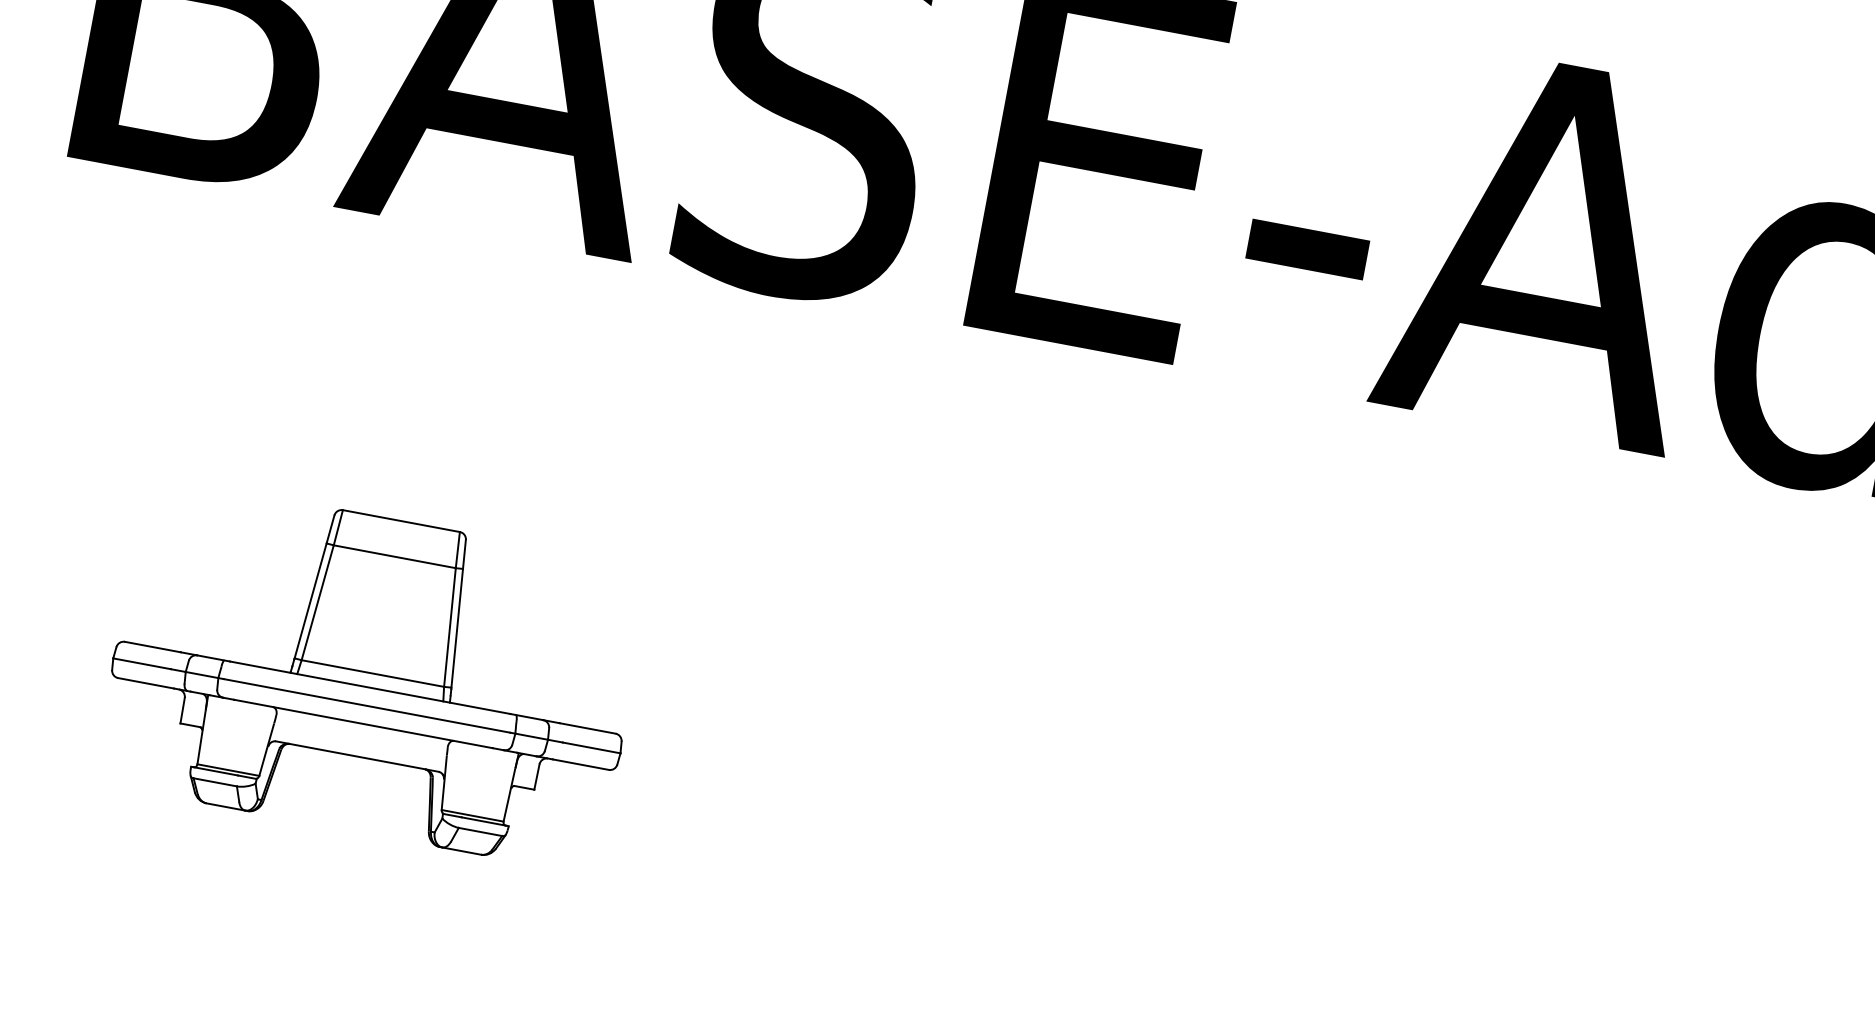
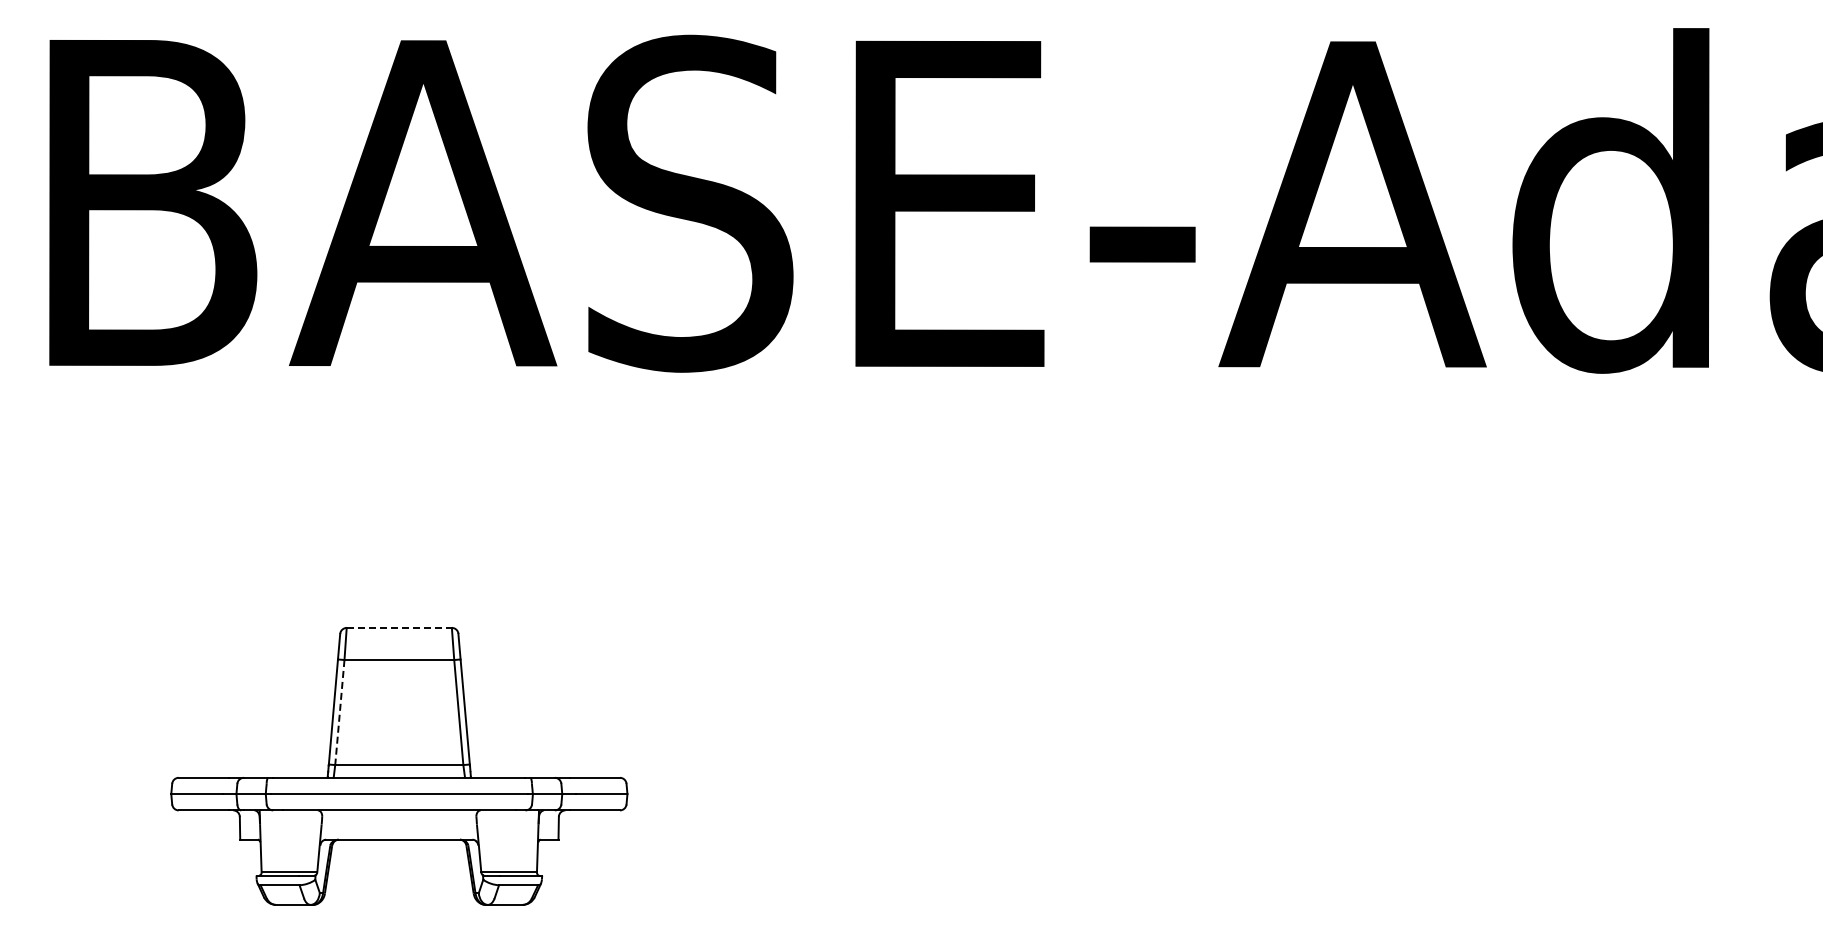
line: (401, 520) -> (399, 627), solid -> dashed
line: (317, 602) -> (339, 712), solid -> dashed

